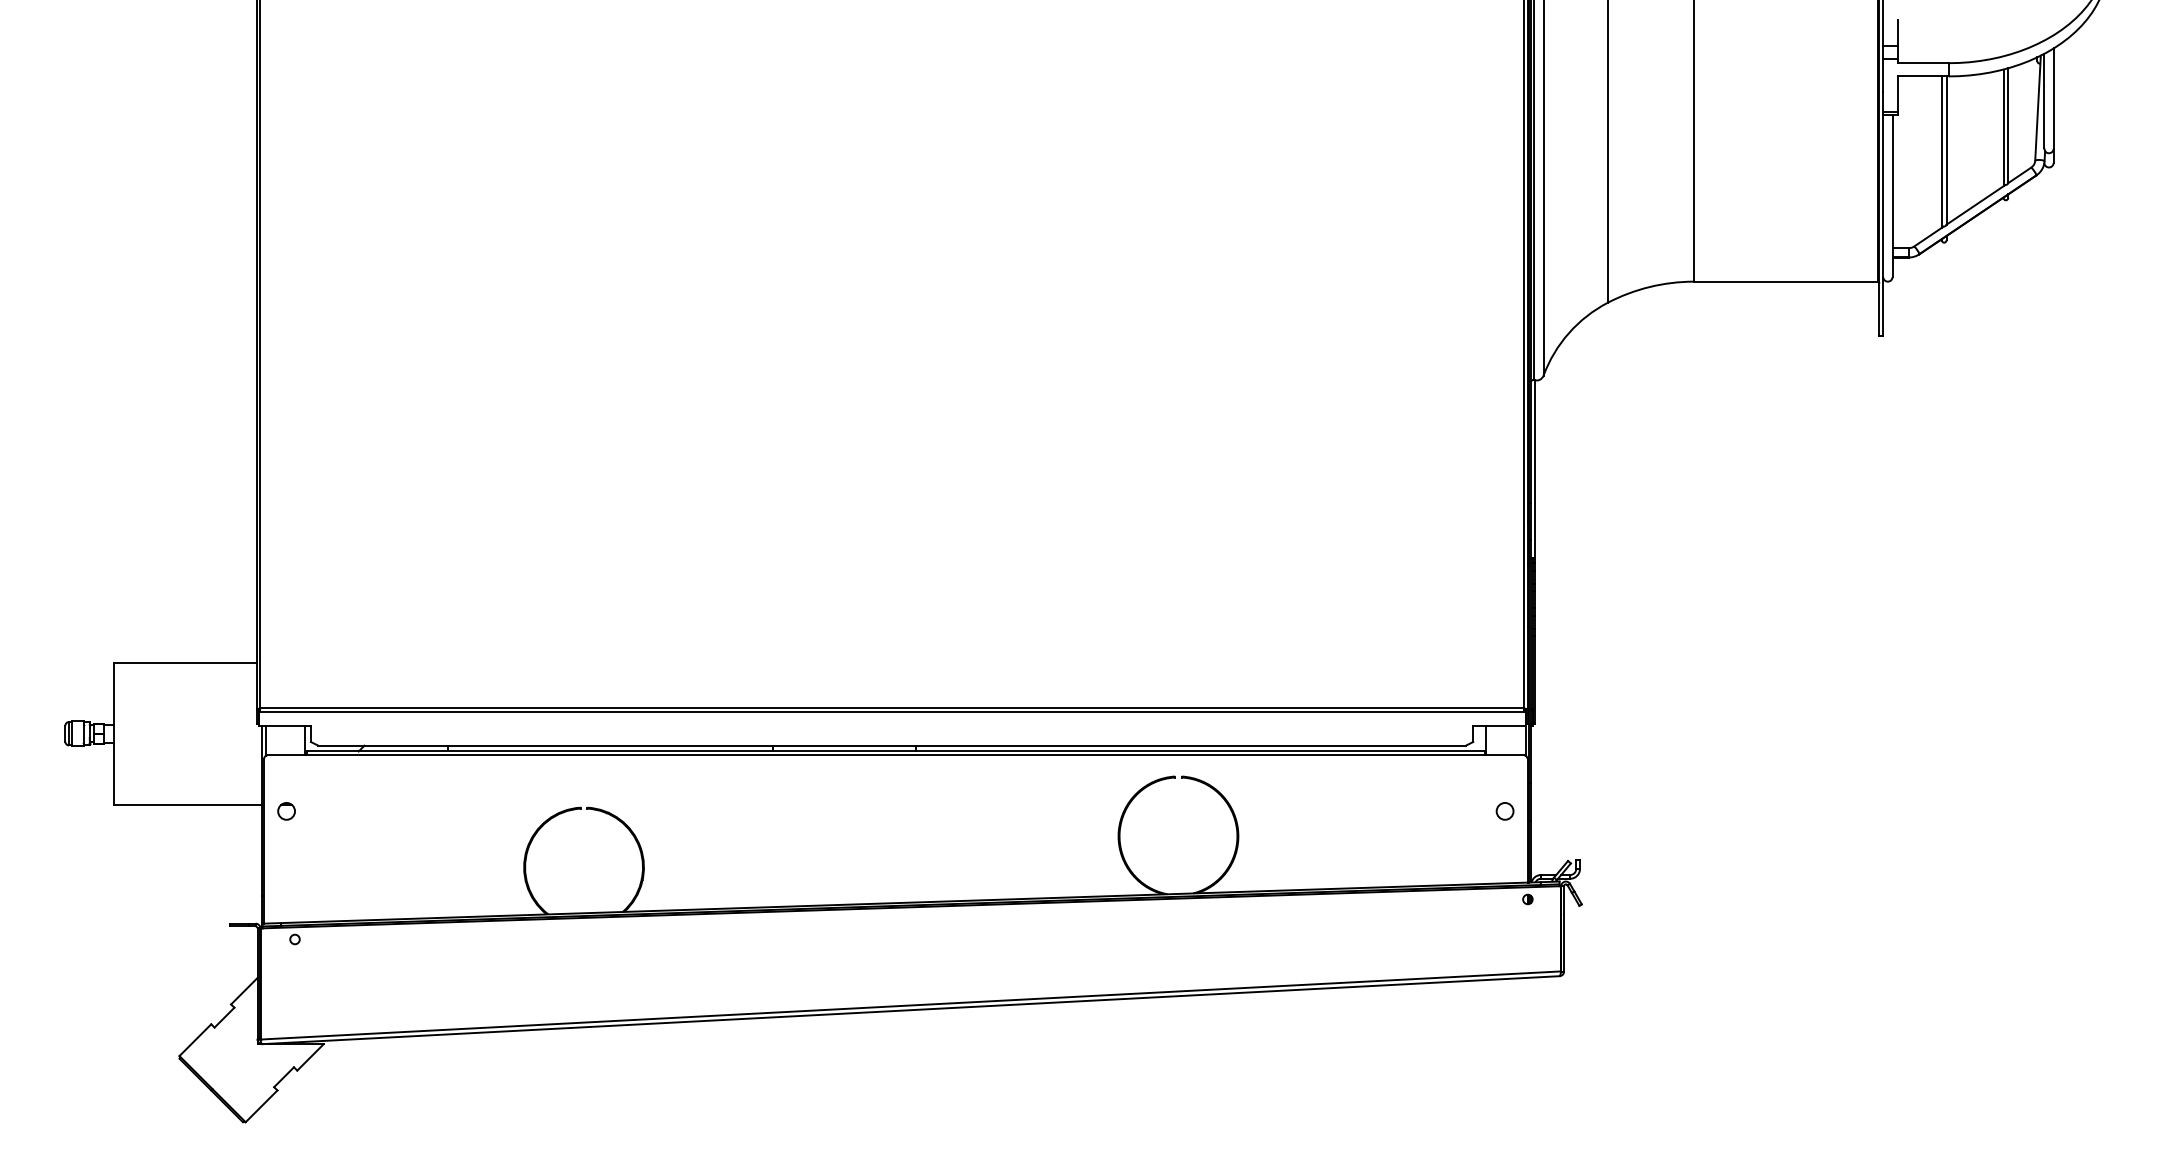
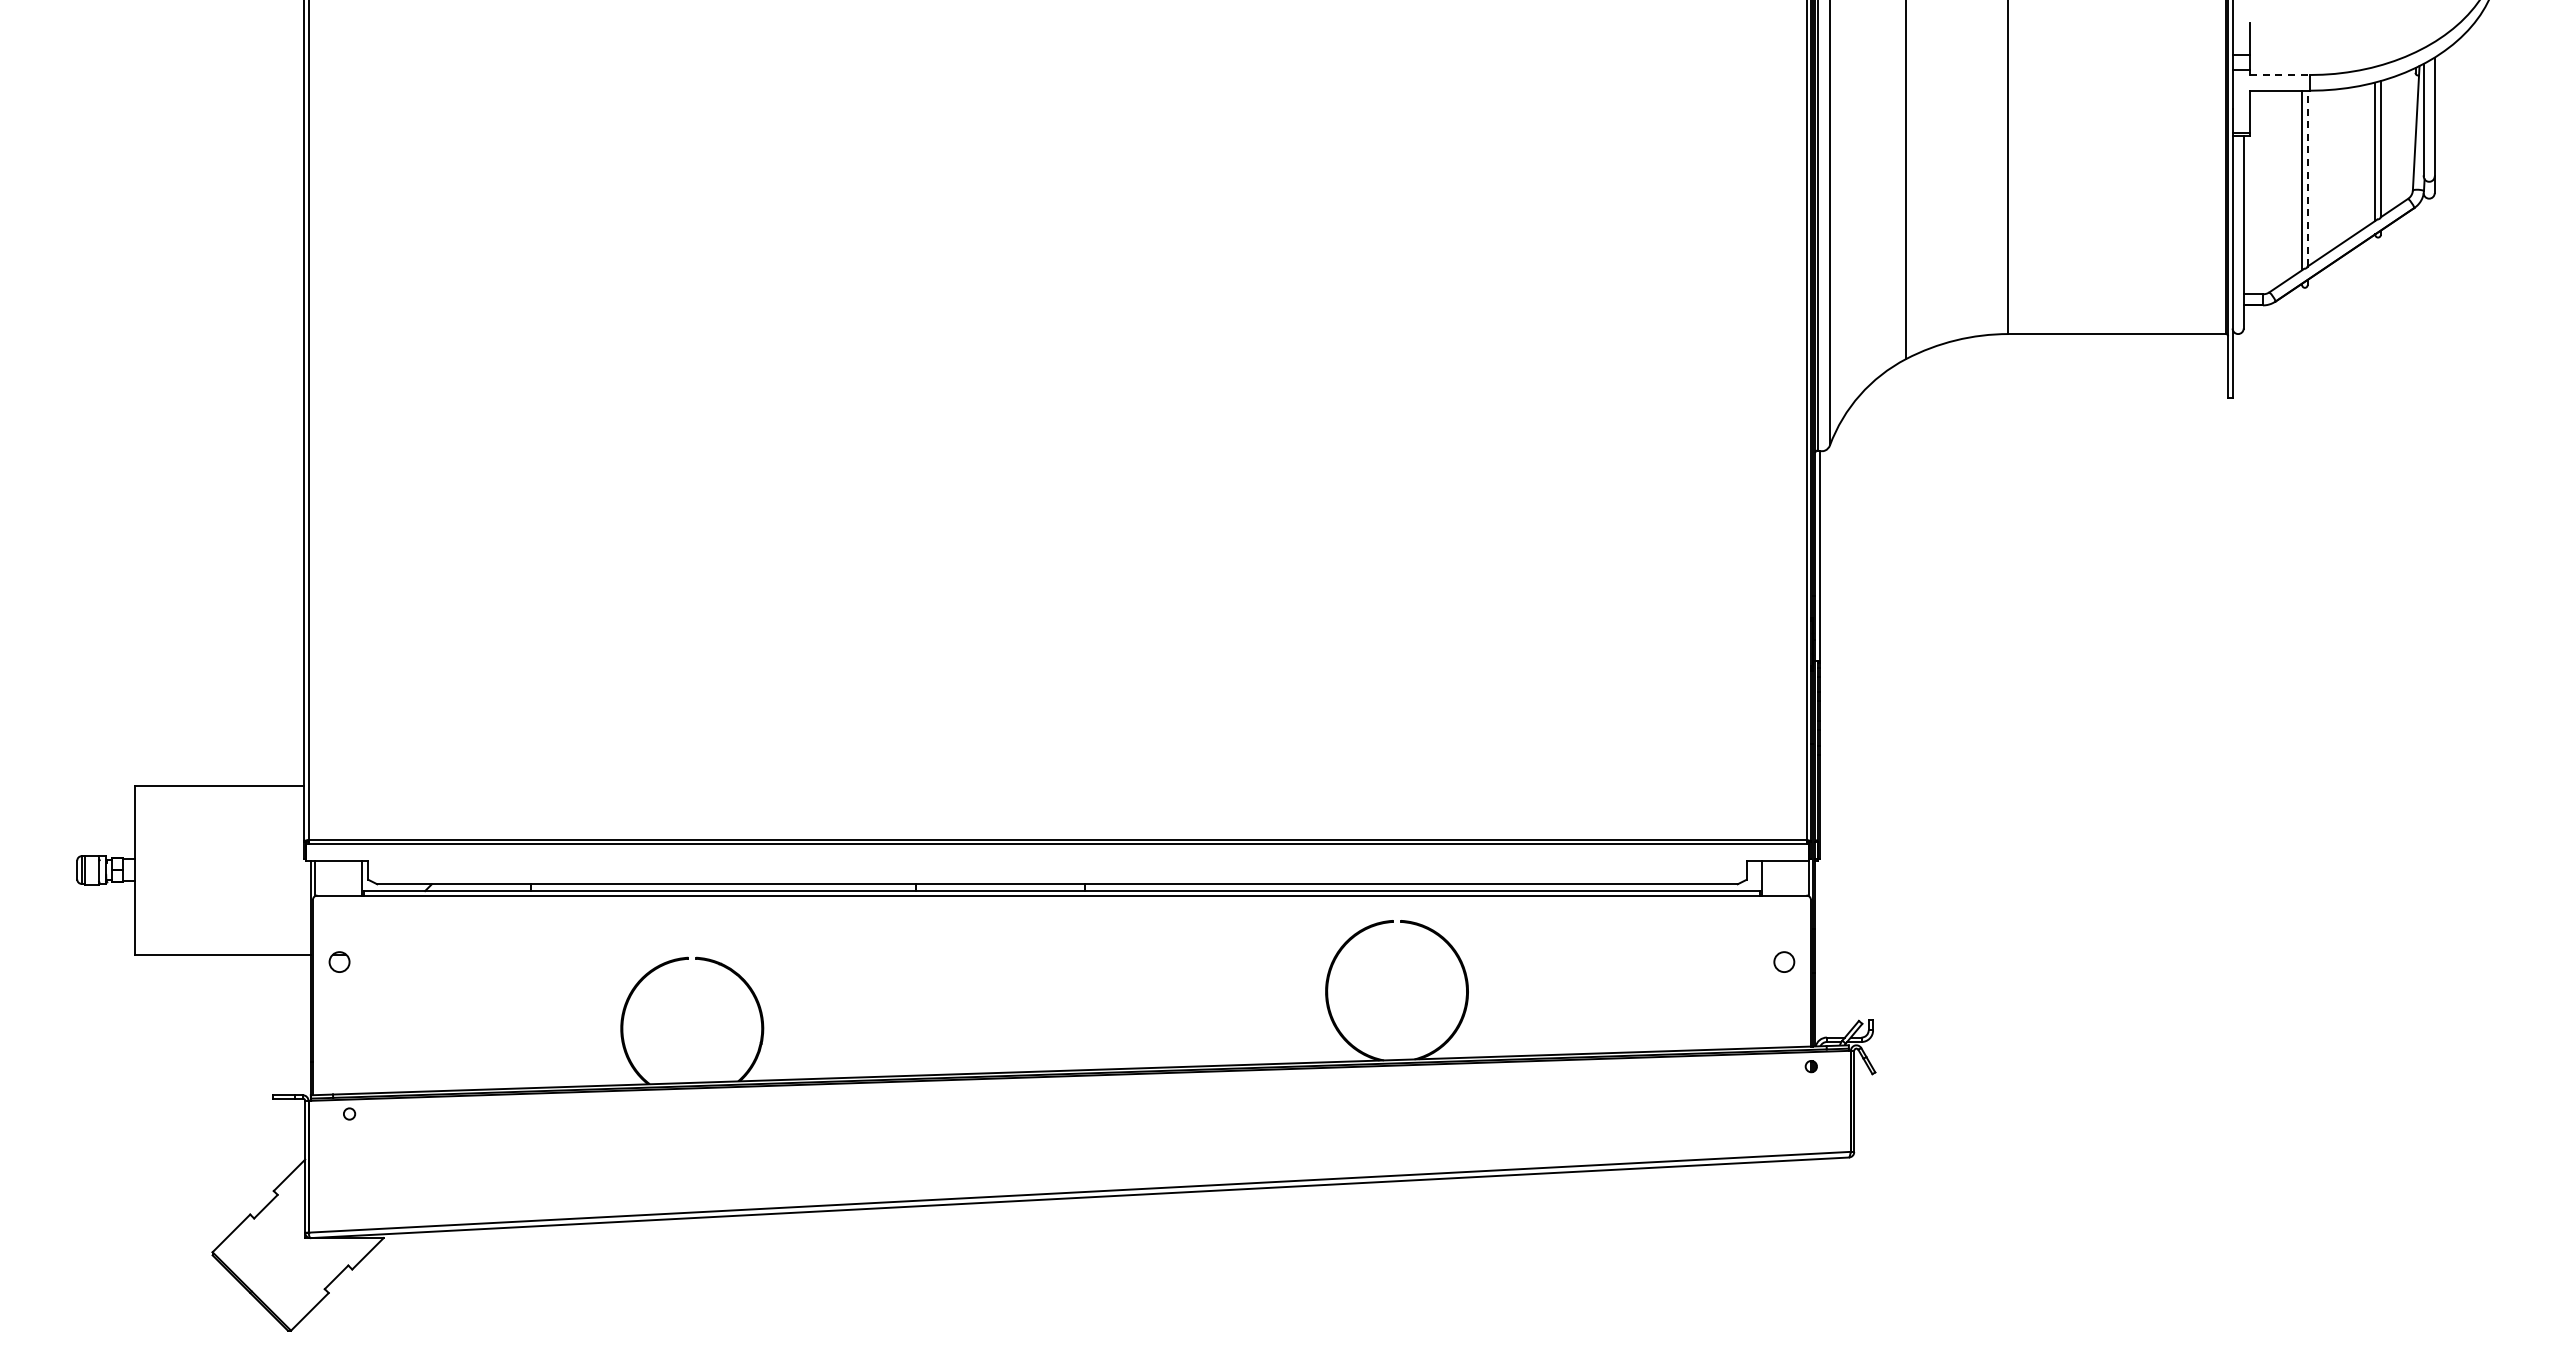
line: (1923, 63) -> (2280, 75), solid -> dashed
line: (1946, 150) -> (2307, 178), solid -> dashed

